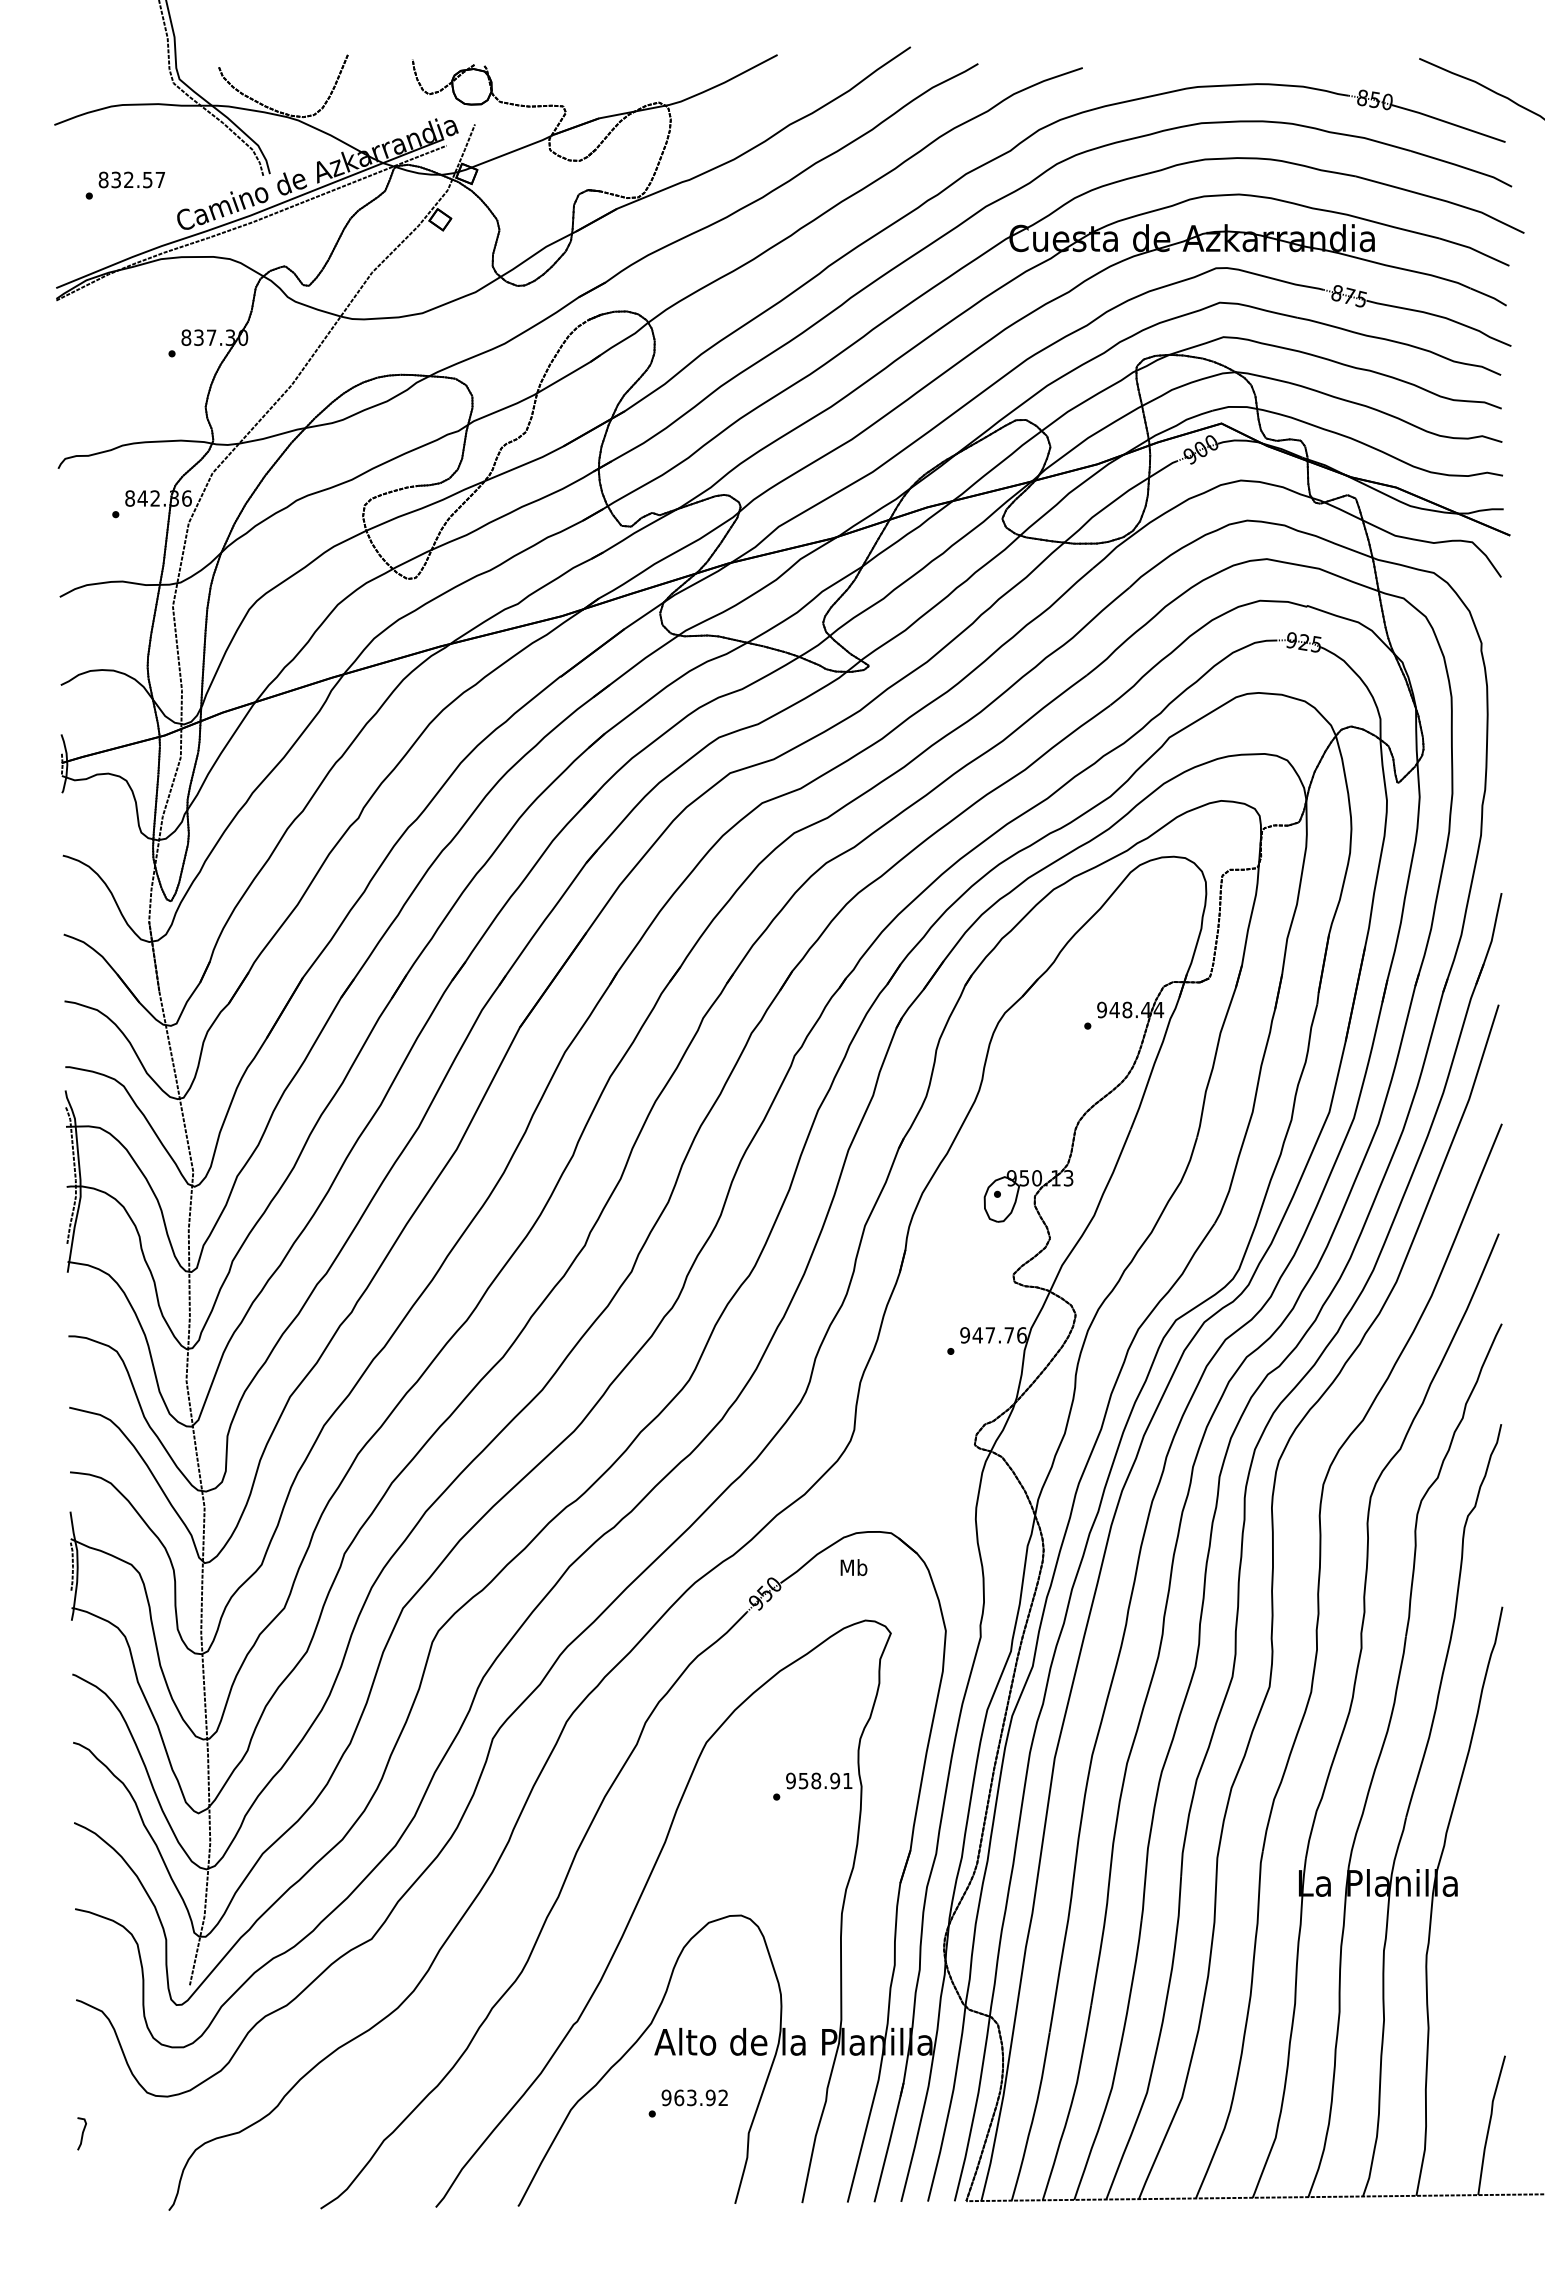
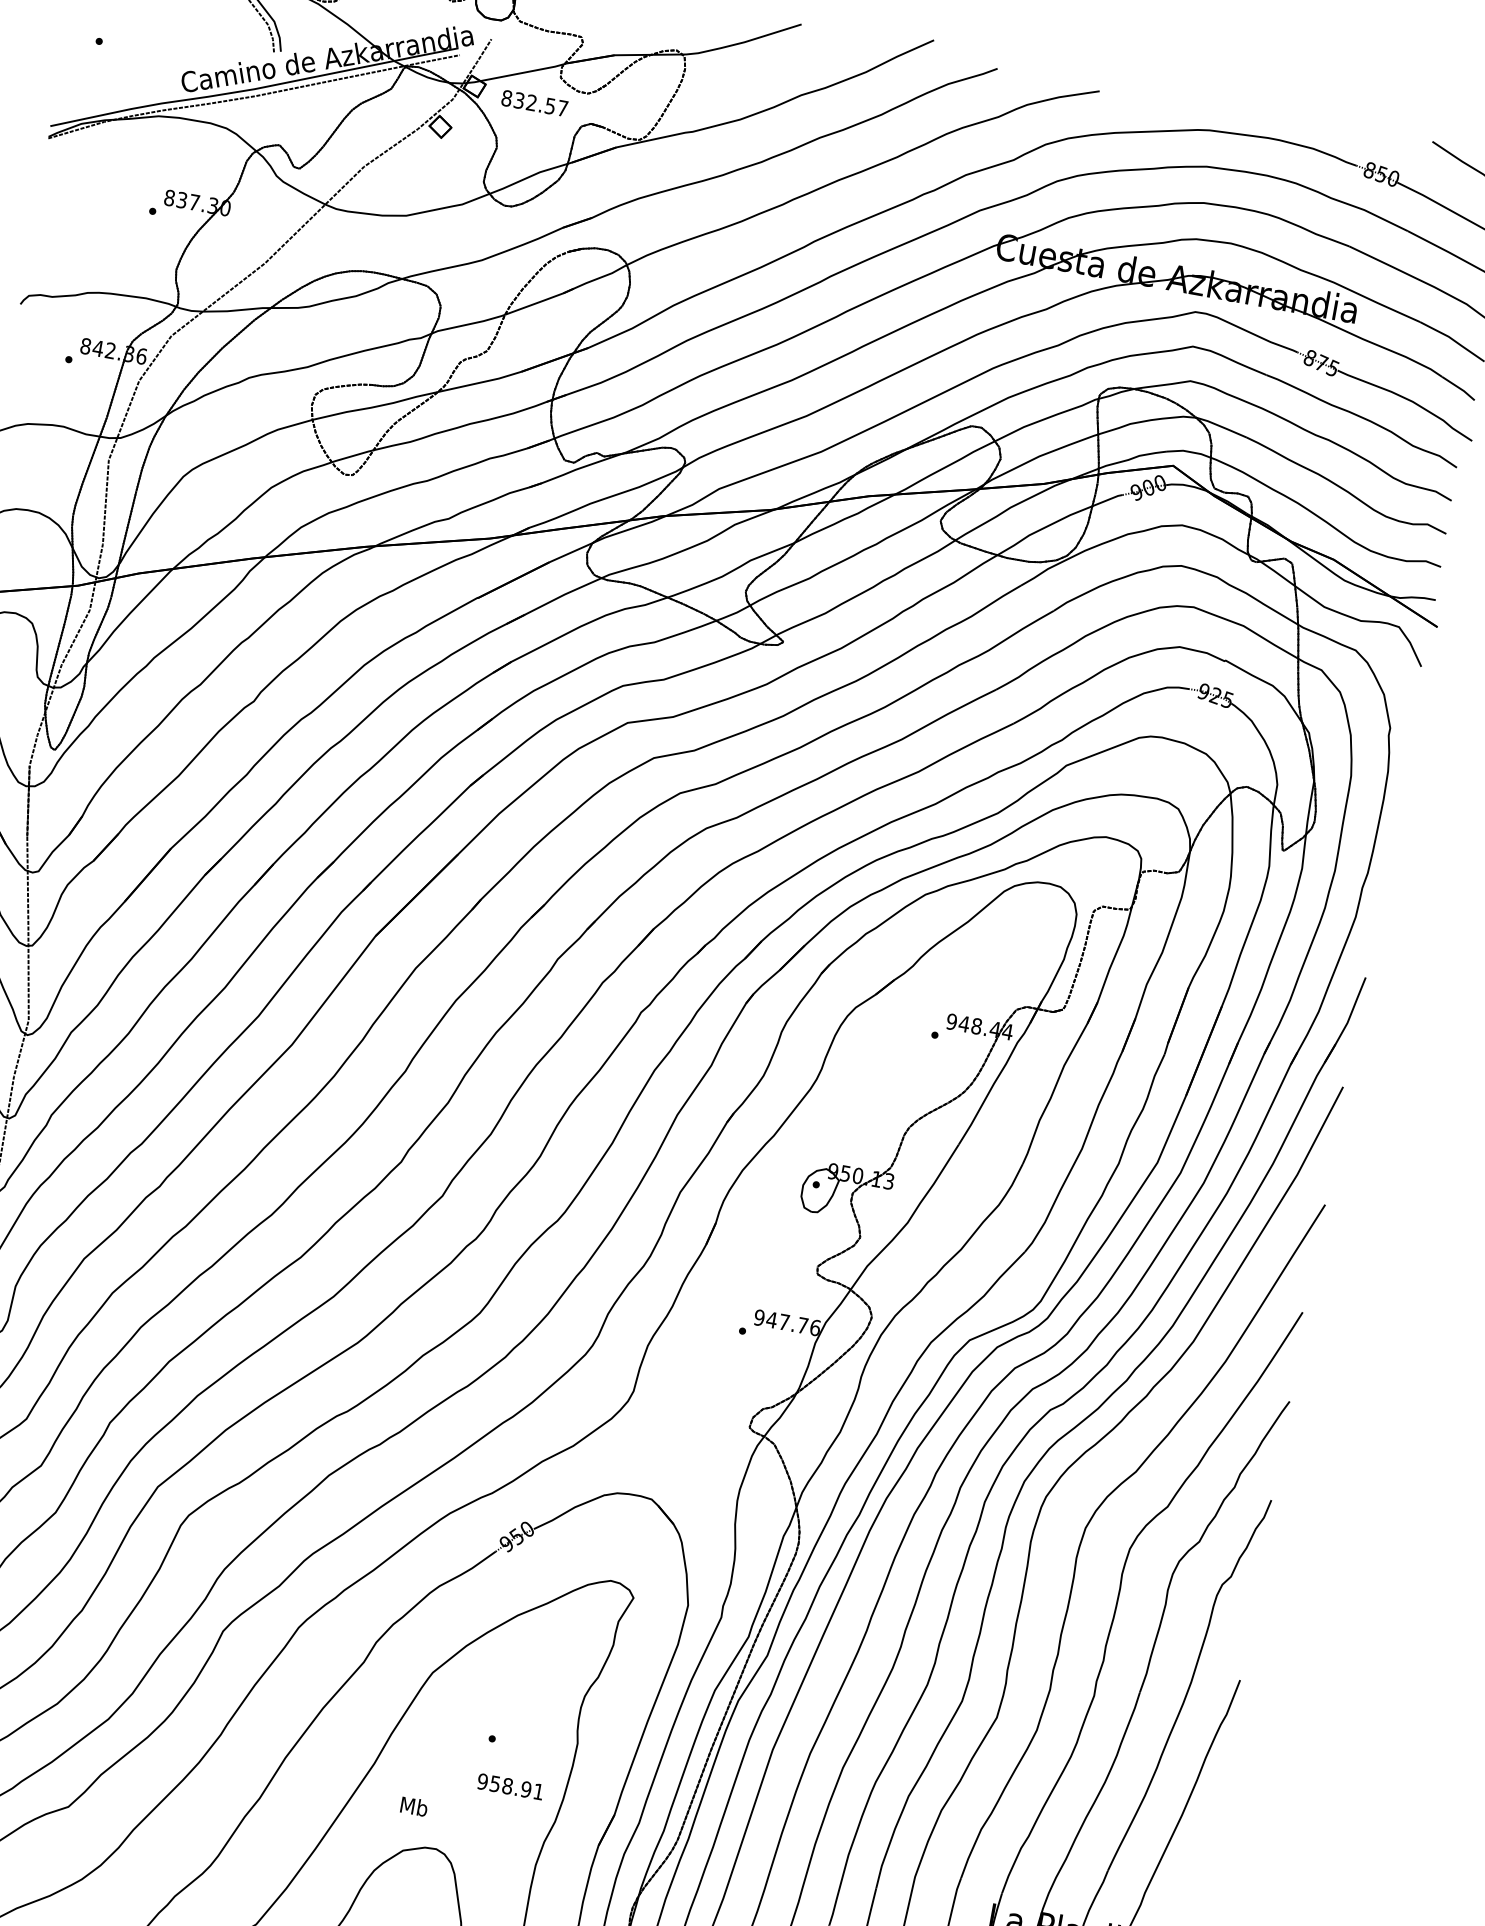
text: (131, 179) -> (534, 102), moved
text: (853, 1567) -> (413, 1806), moved
text: (819, 1780) -> (510, 1786), moved

